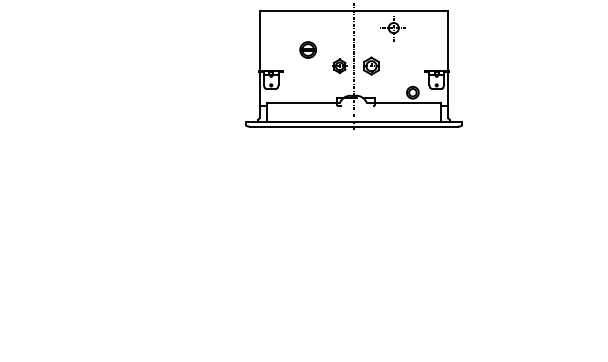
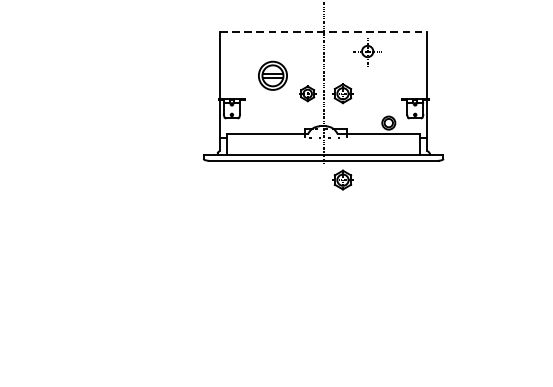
line: (354, 10) -> (324, 32), solid -> dashed
part: (307, 49) -> (272, 75), size x1.6
part: (371, 143) -> (342, 179), added

